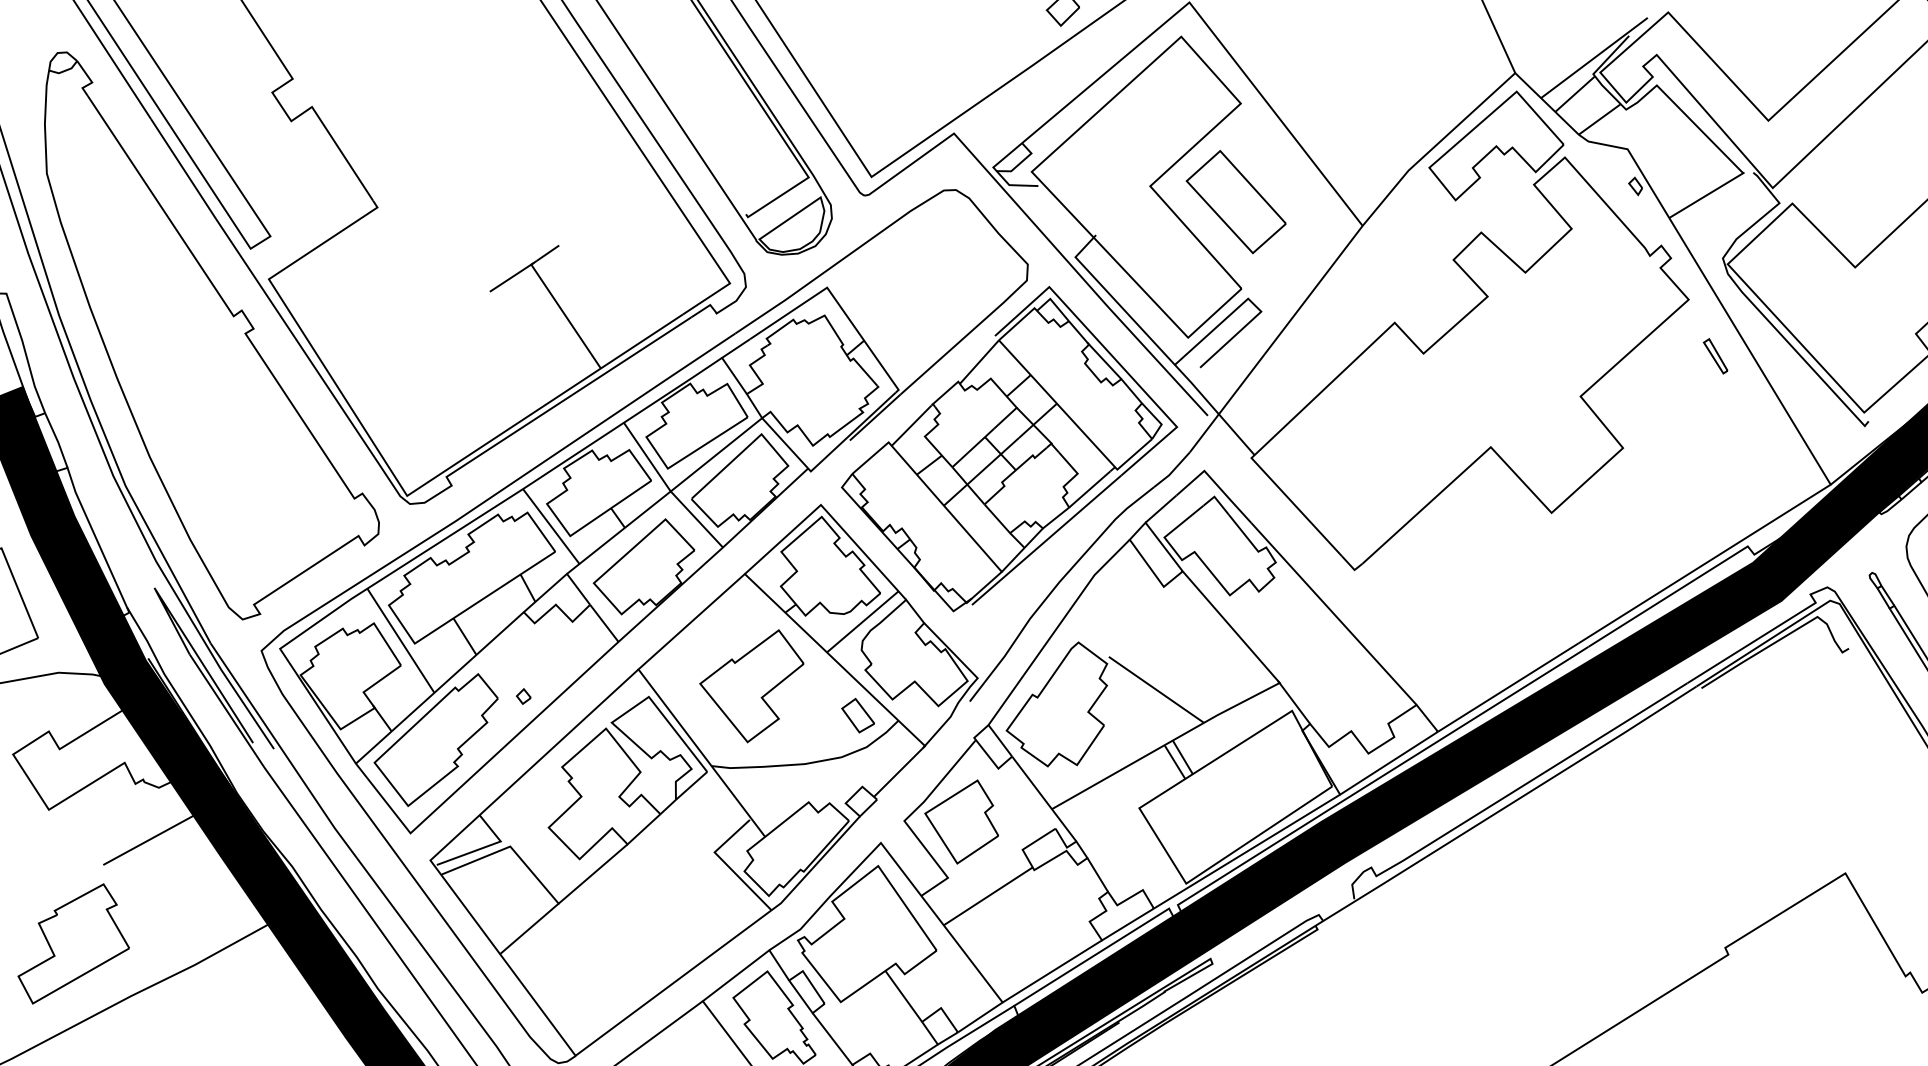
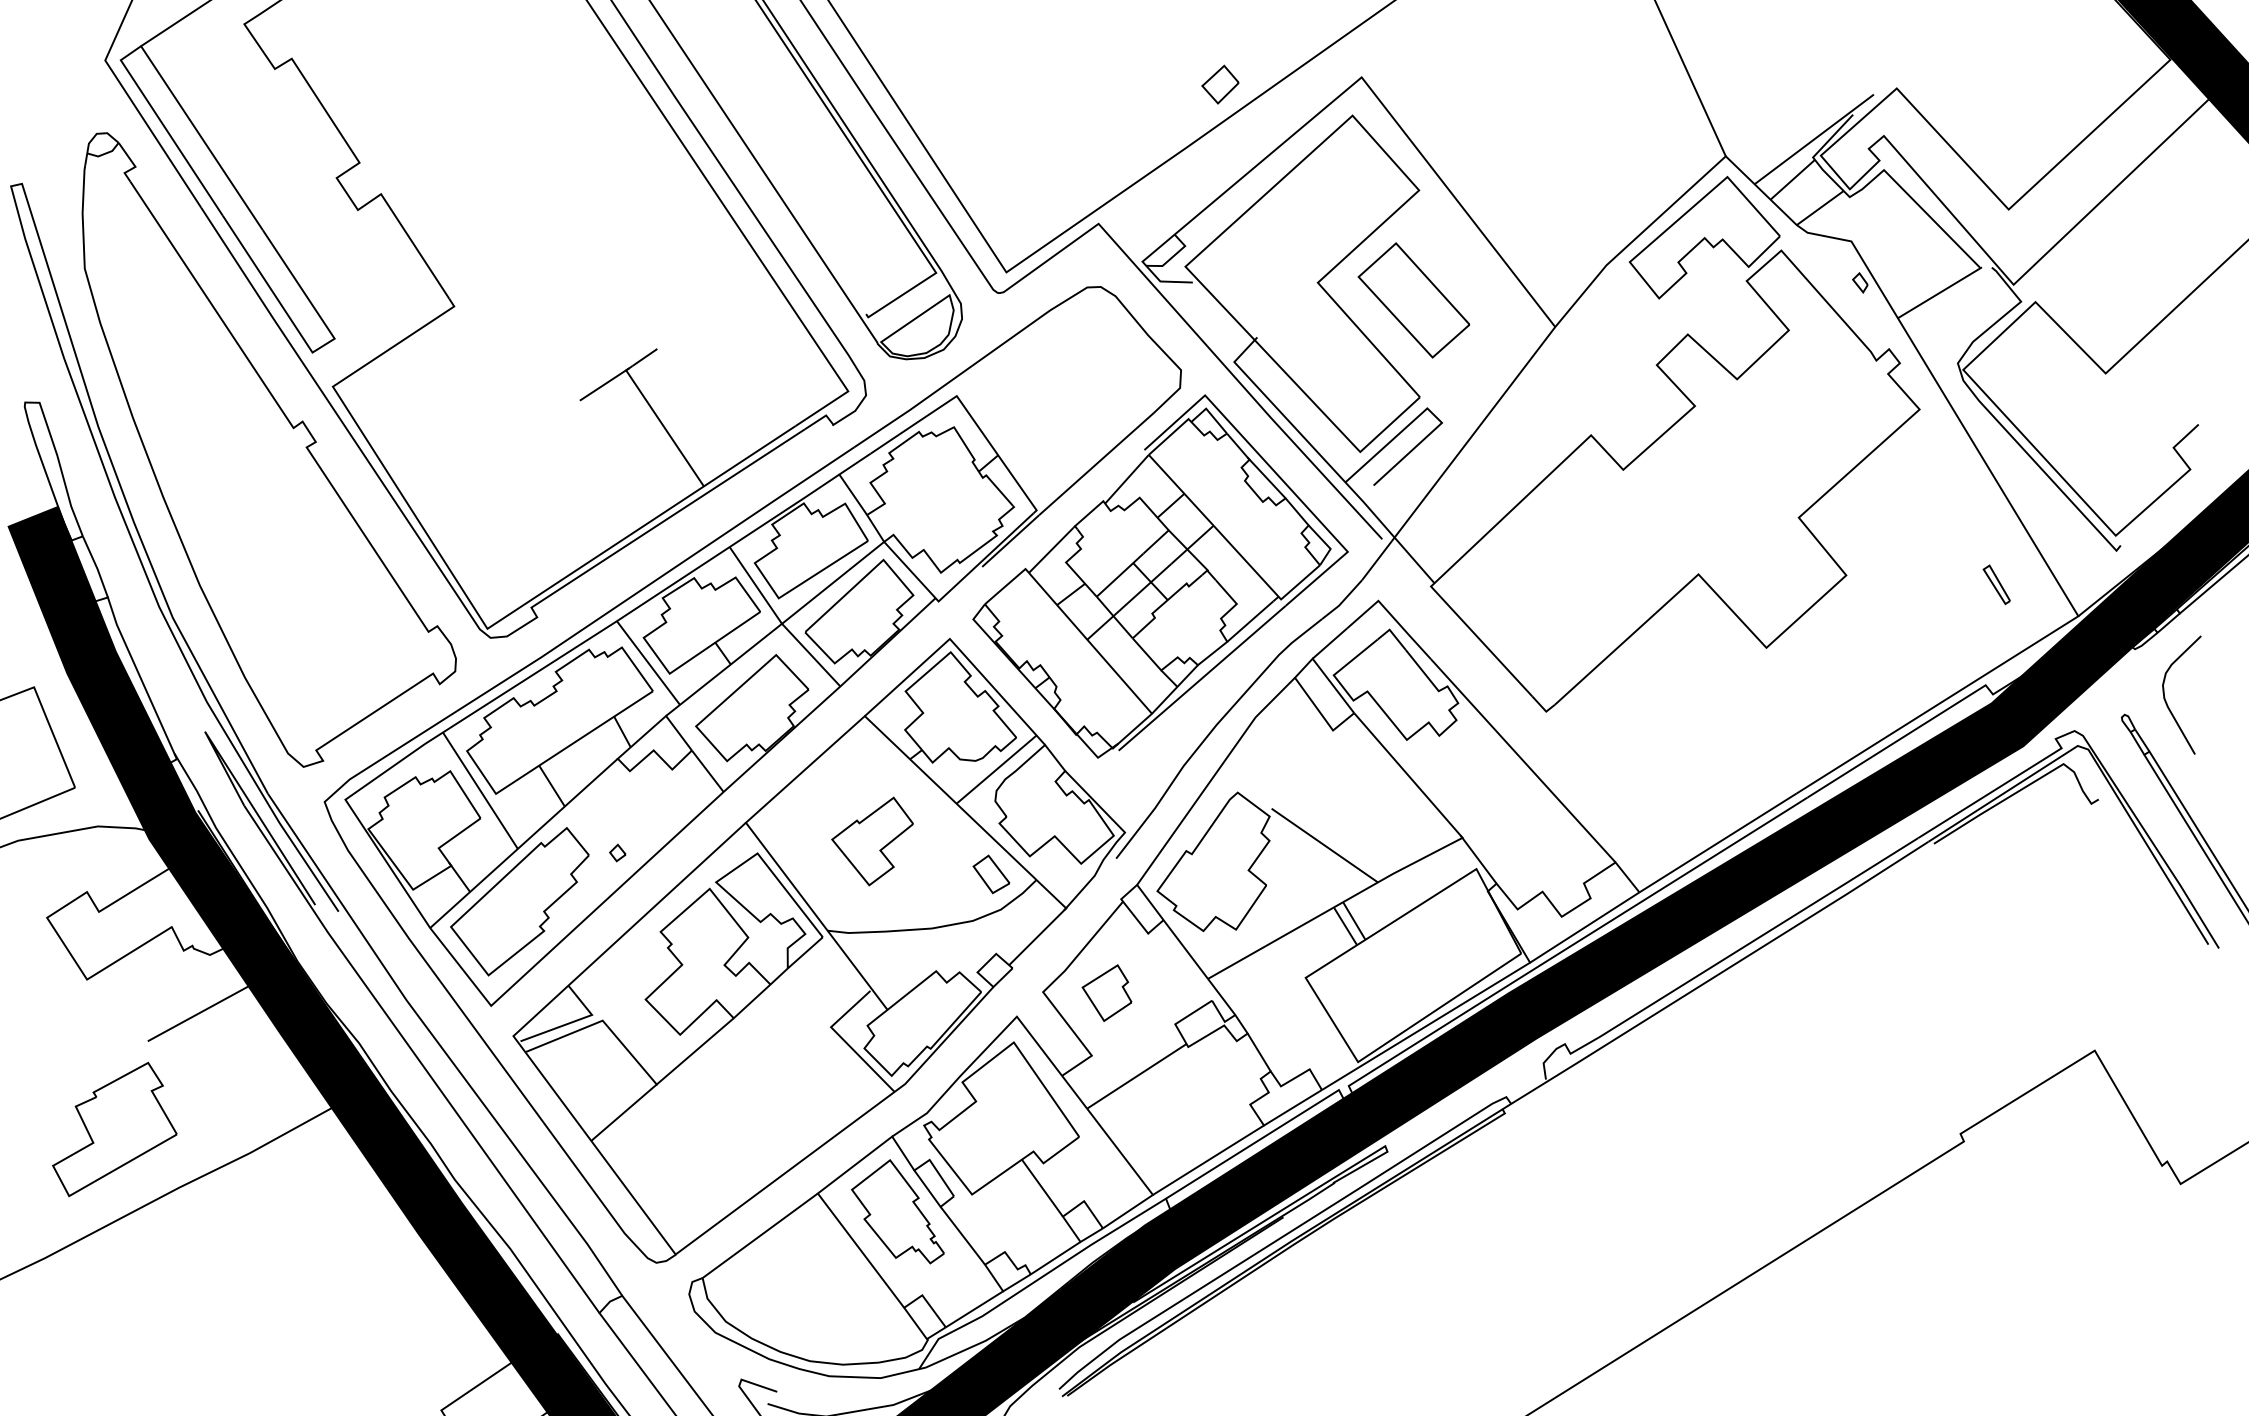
part: (1715, 356) -> (1996, 584), moved
part: (751, 686) -> (872, 841), size x0.7
part: (961, 821) -> (1106, 992), size x0.6

